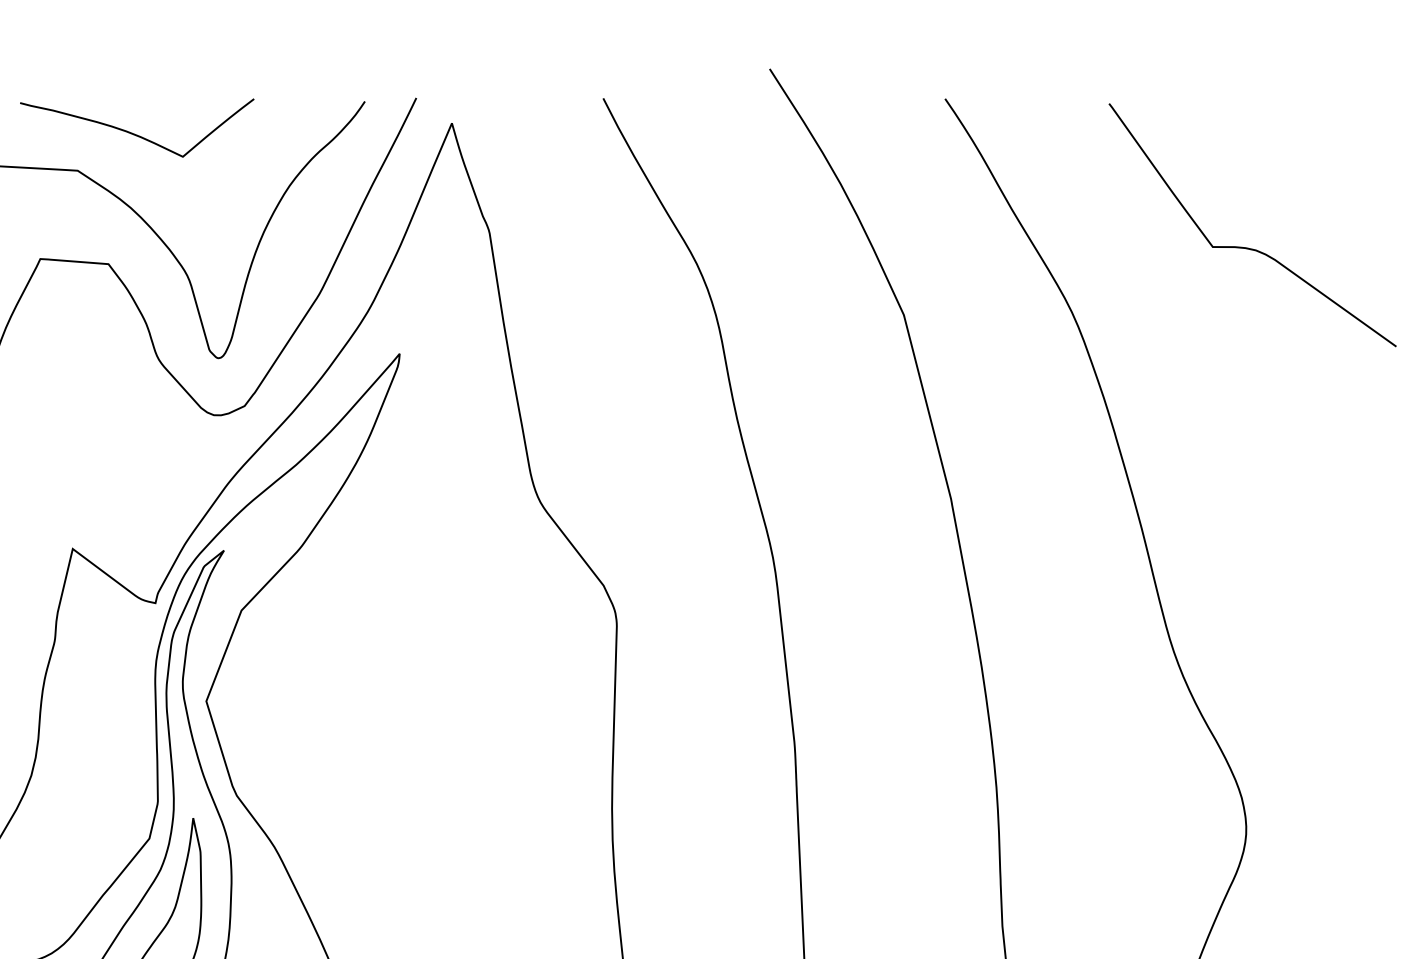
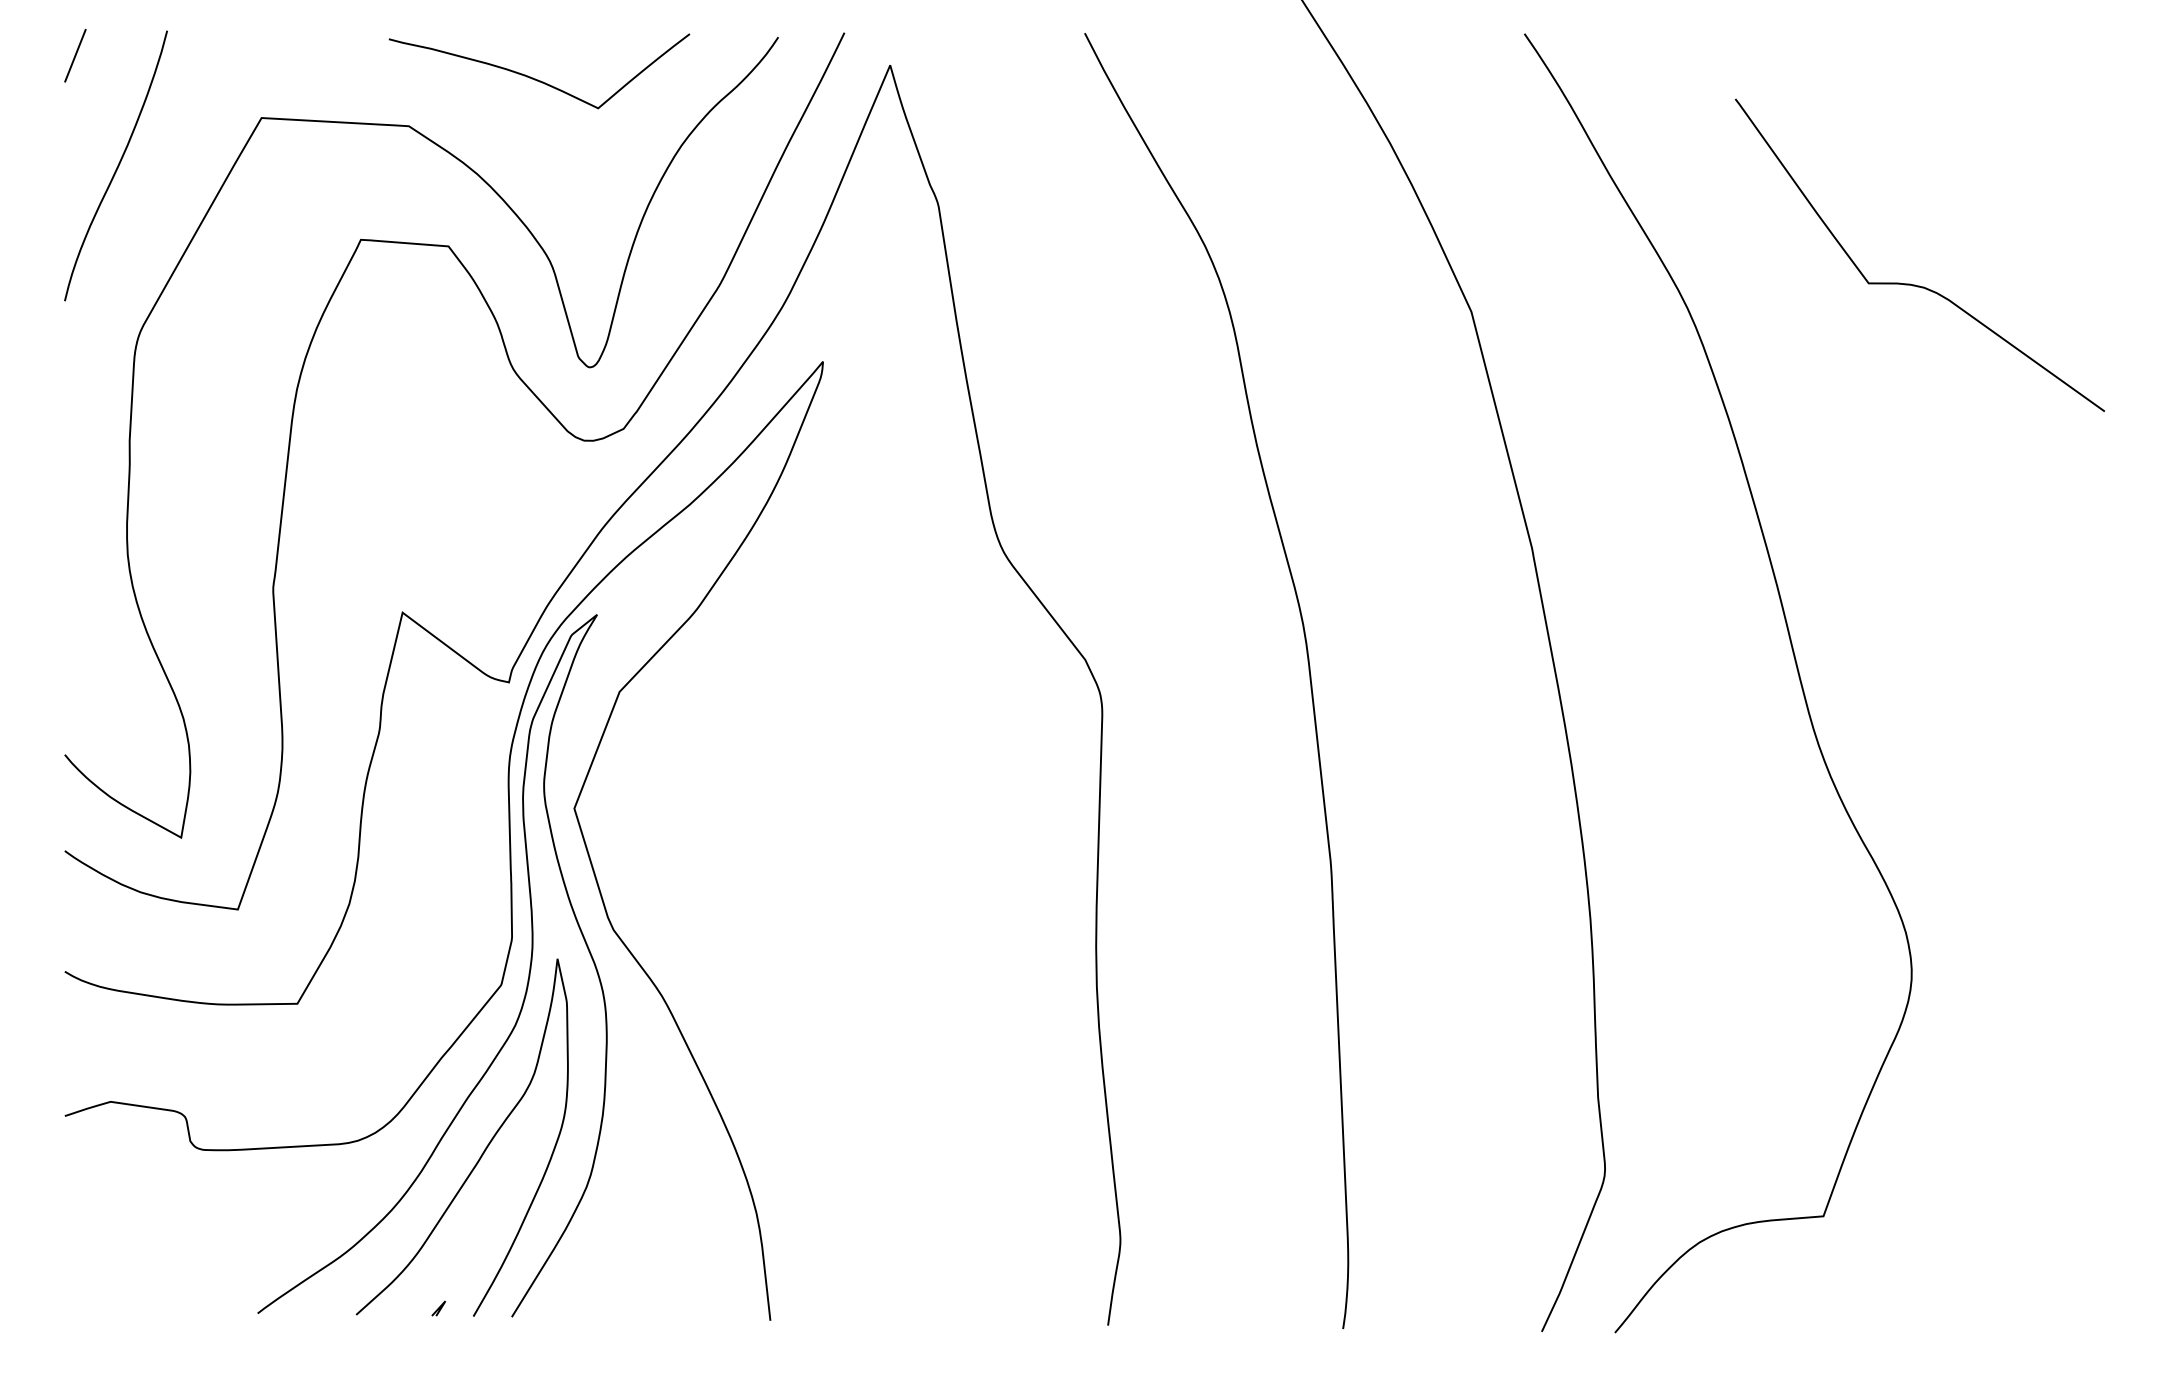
curve: (134, 133) -> (535, 78), moved
curve: (1249, 247) -> (1915, 284), moved

